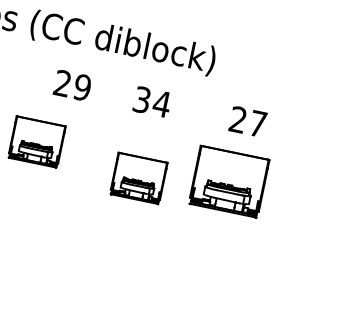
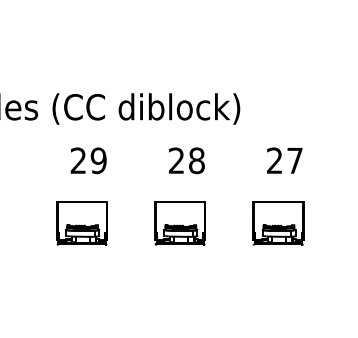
text: (72, 85) -> (88, 160), moved
text: (152, 101) -> (187, 160), 34 -> 28
part: (137, 178) -> (179, 223), moved
part: (229, 182) -> (278, 223), size x0.71

